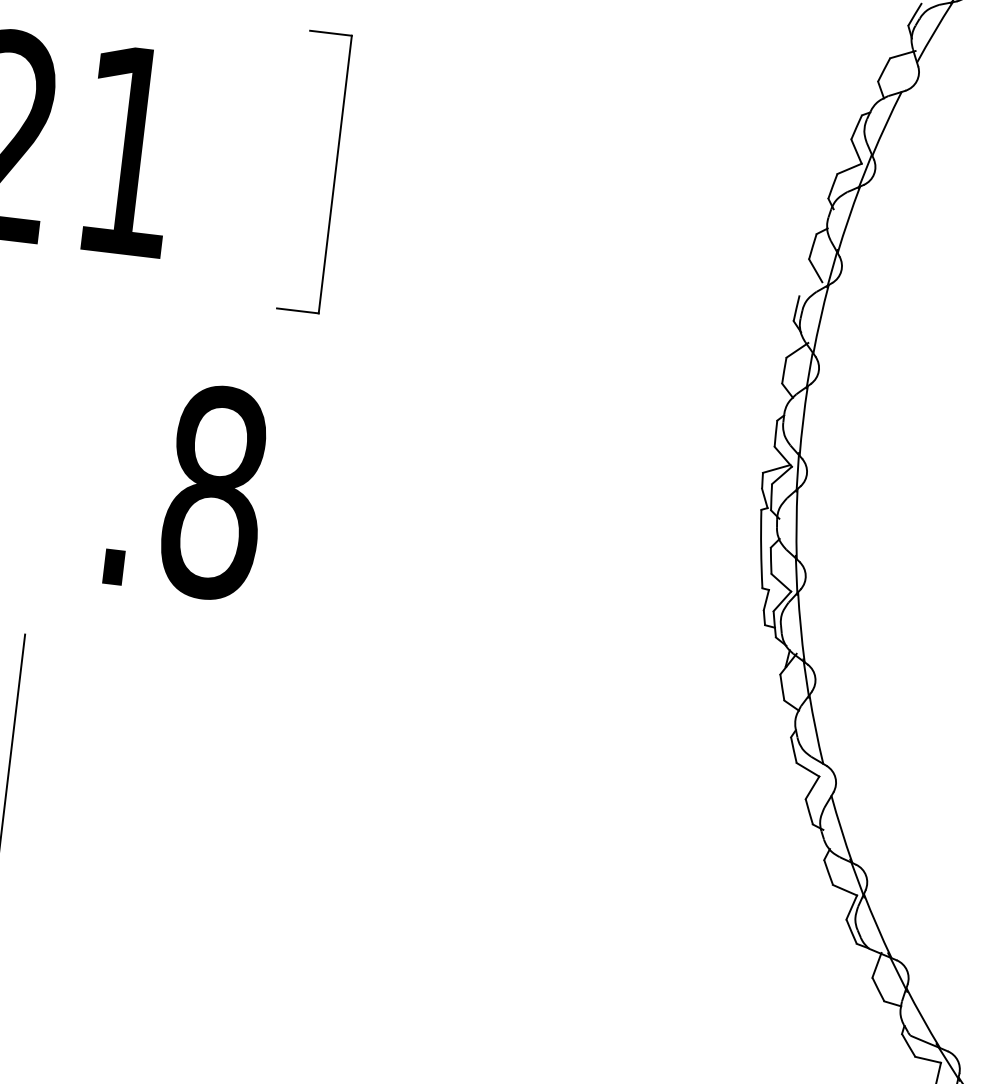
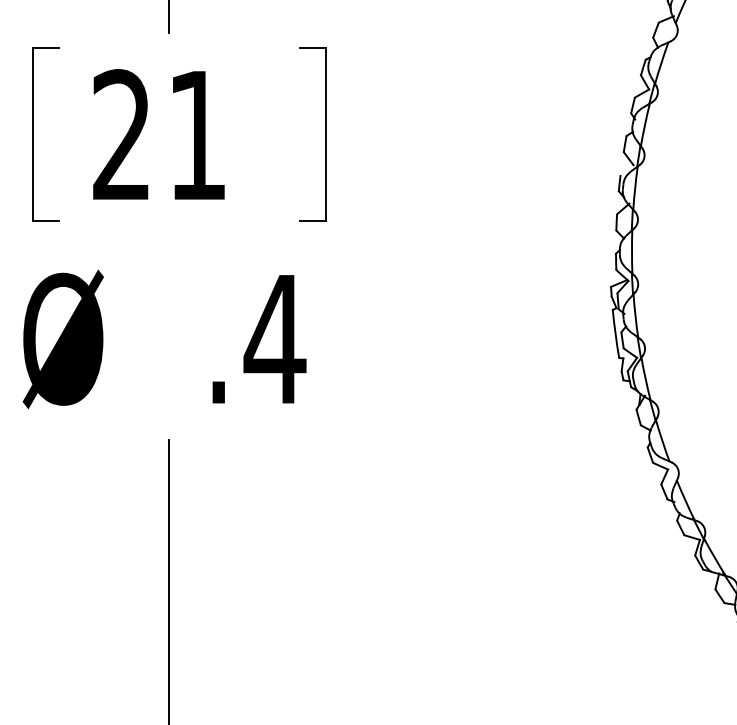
text: (213, 491) -> (274, 338), .8 -> .4

